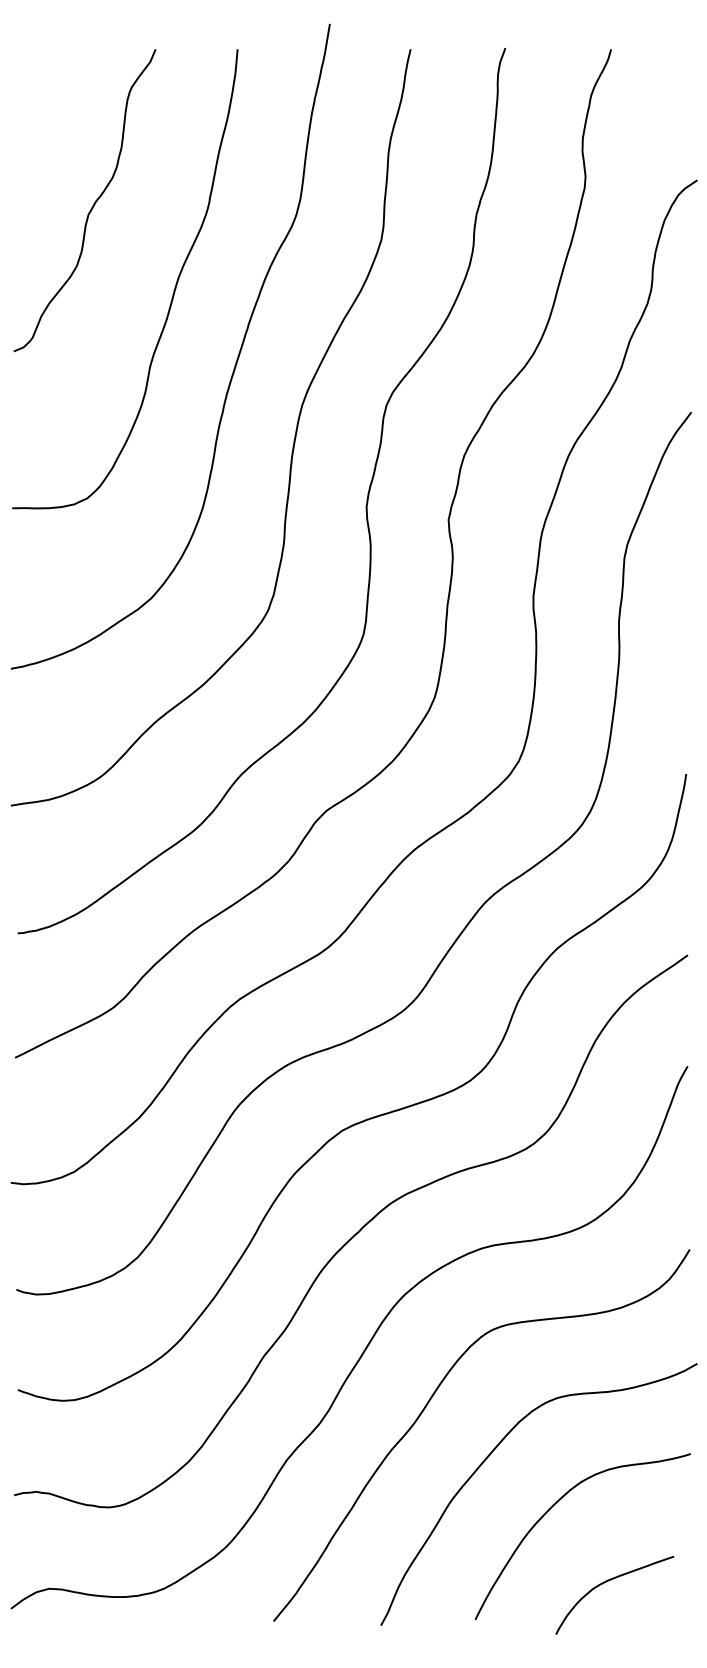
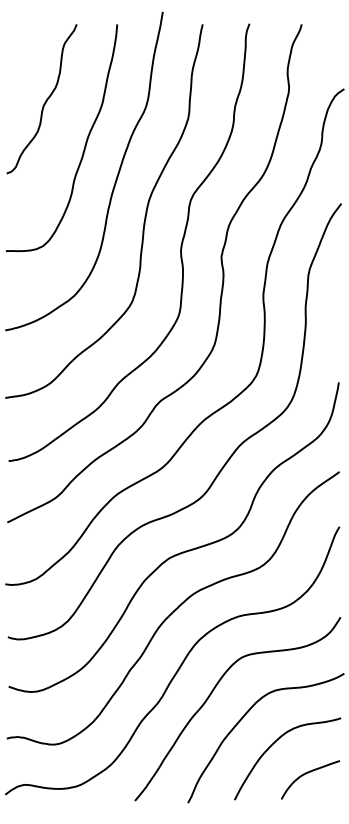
curve: (610, 1582) -> (308, 773), moved

